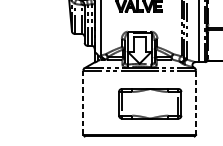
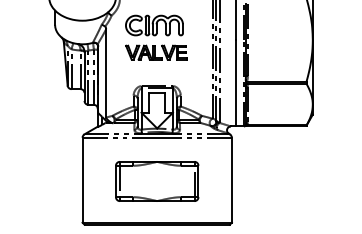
line: (195, 102) -> (231, 179), dashed -> solid
line: (83, 103) -> (82, 180), dashed -> solid
part: (150, 103) -> (157, 181), moved

